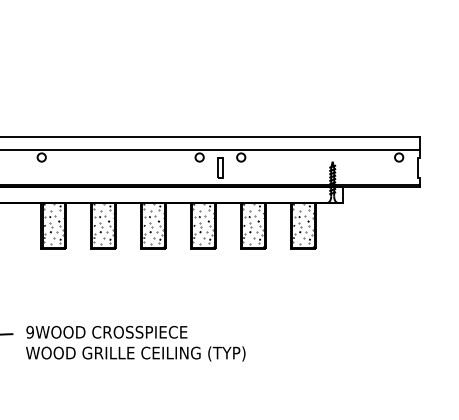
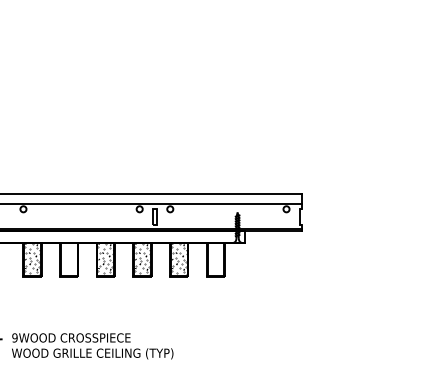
hatch: (104, 225) -> (69, 259), removed
hatch: (304, 225) -> (216, 259), removed

